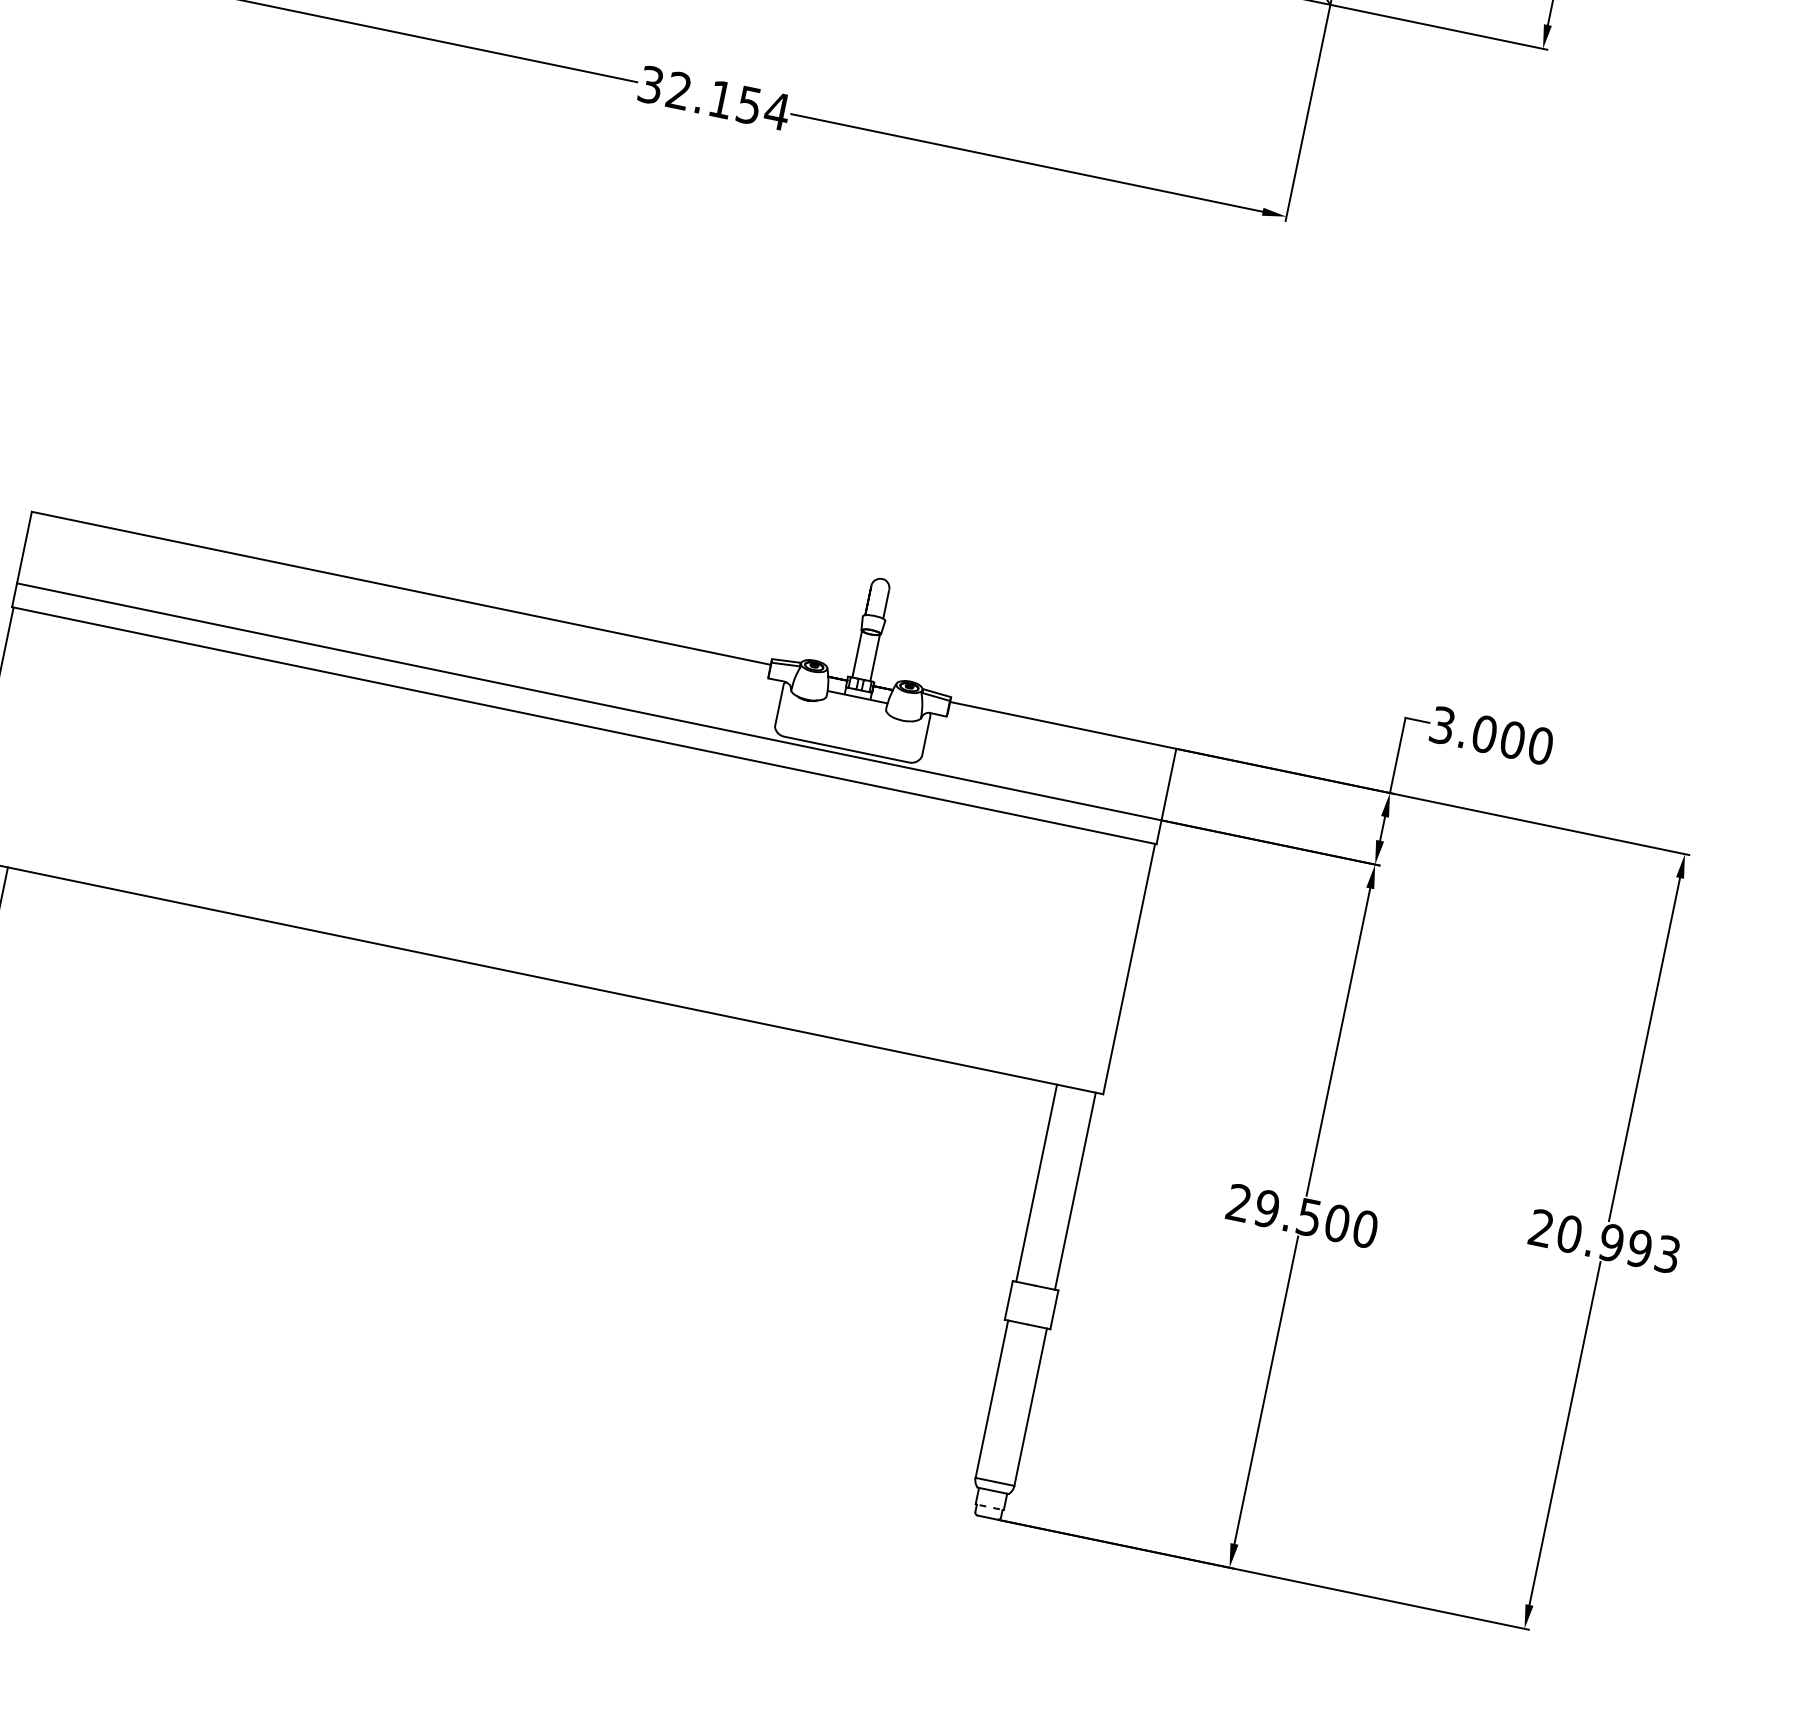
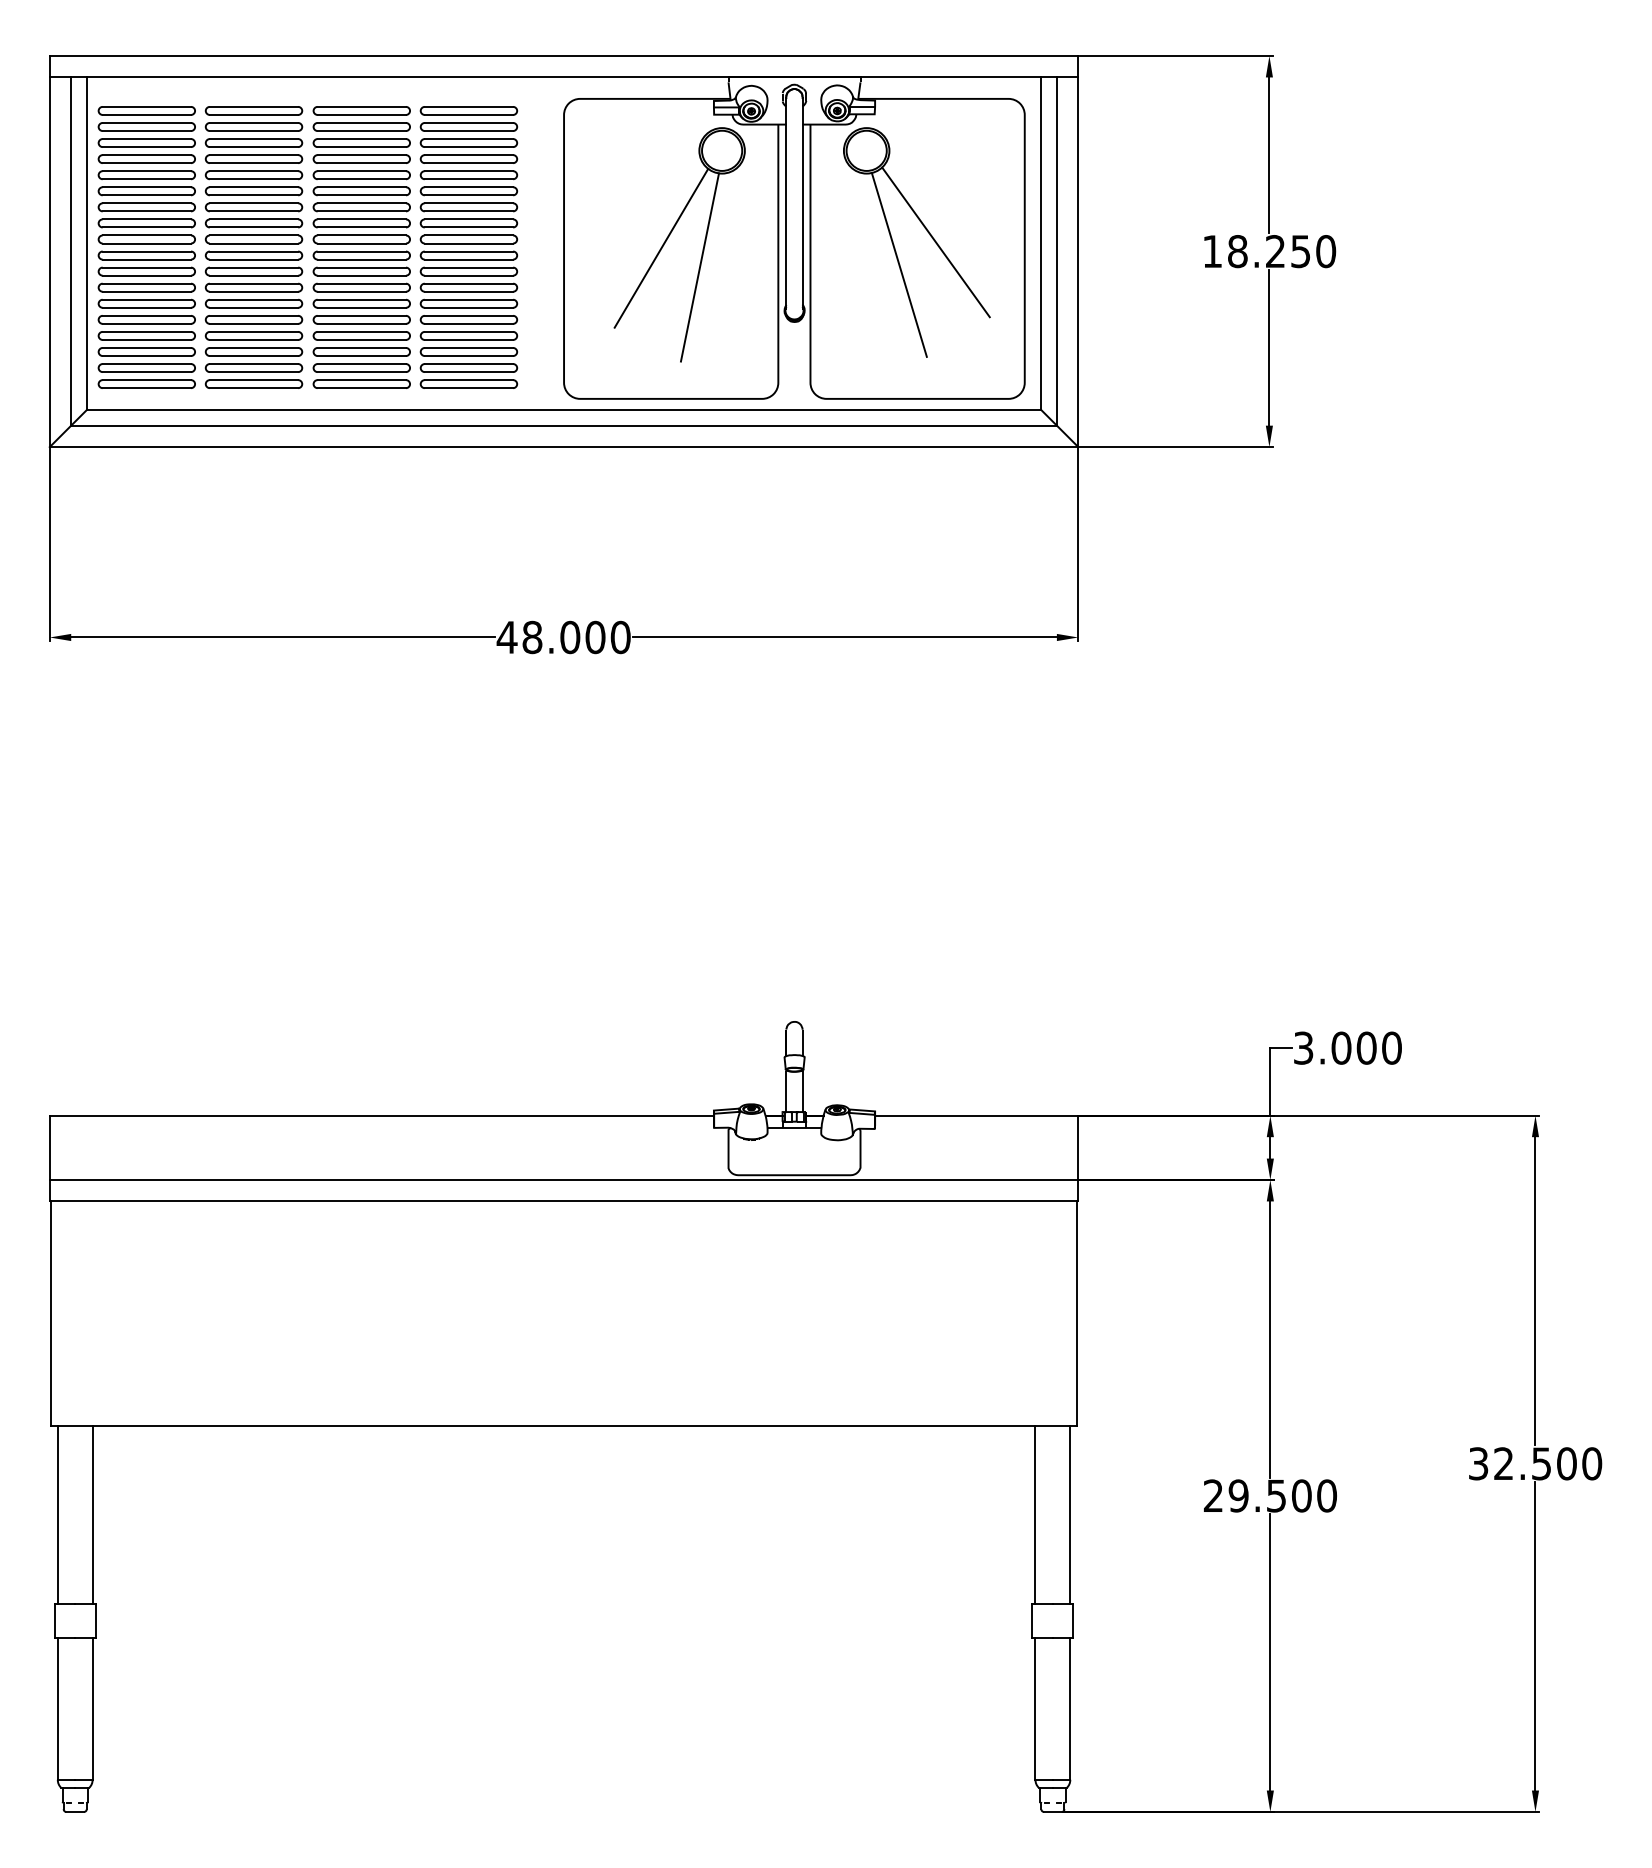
text: (713, 98) -> (563, 637), 32.154 -> 48.000
text: (1604, 1241) -> (1535, 1463), 20.993 -> 32.500

